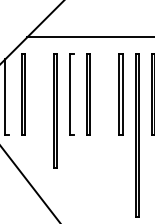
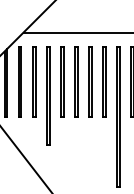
line: (38, 94) -> (33, 81), added
line: (73, 94) -> (63, 81), added
line: (103, 94) -> (89, 81), added
line: (8, 95) -> (7, 82), added

